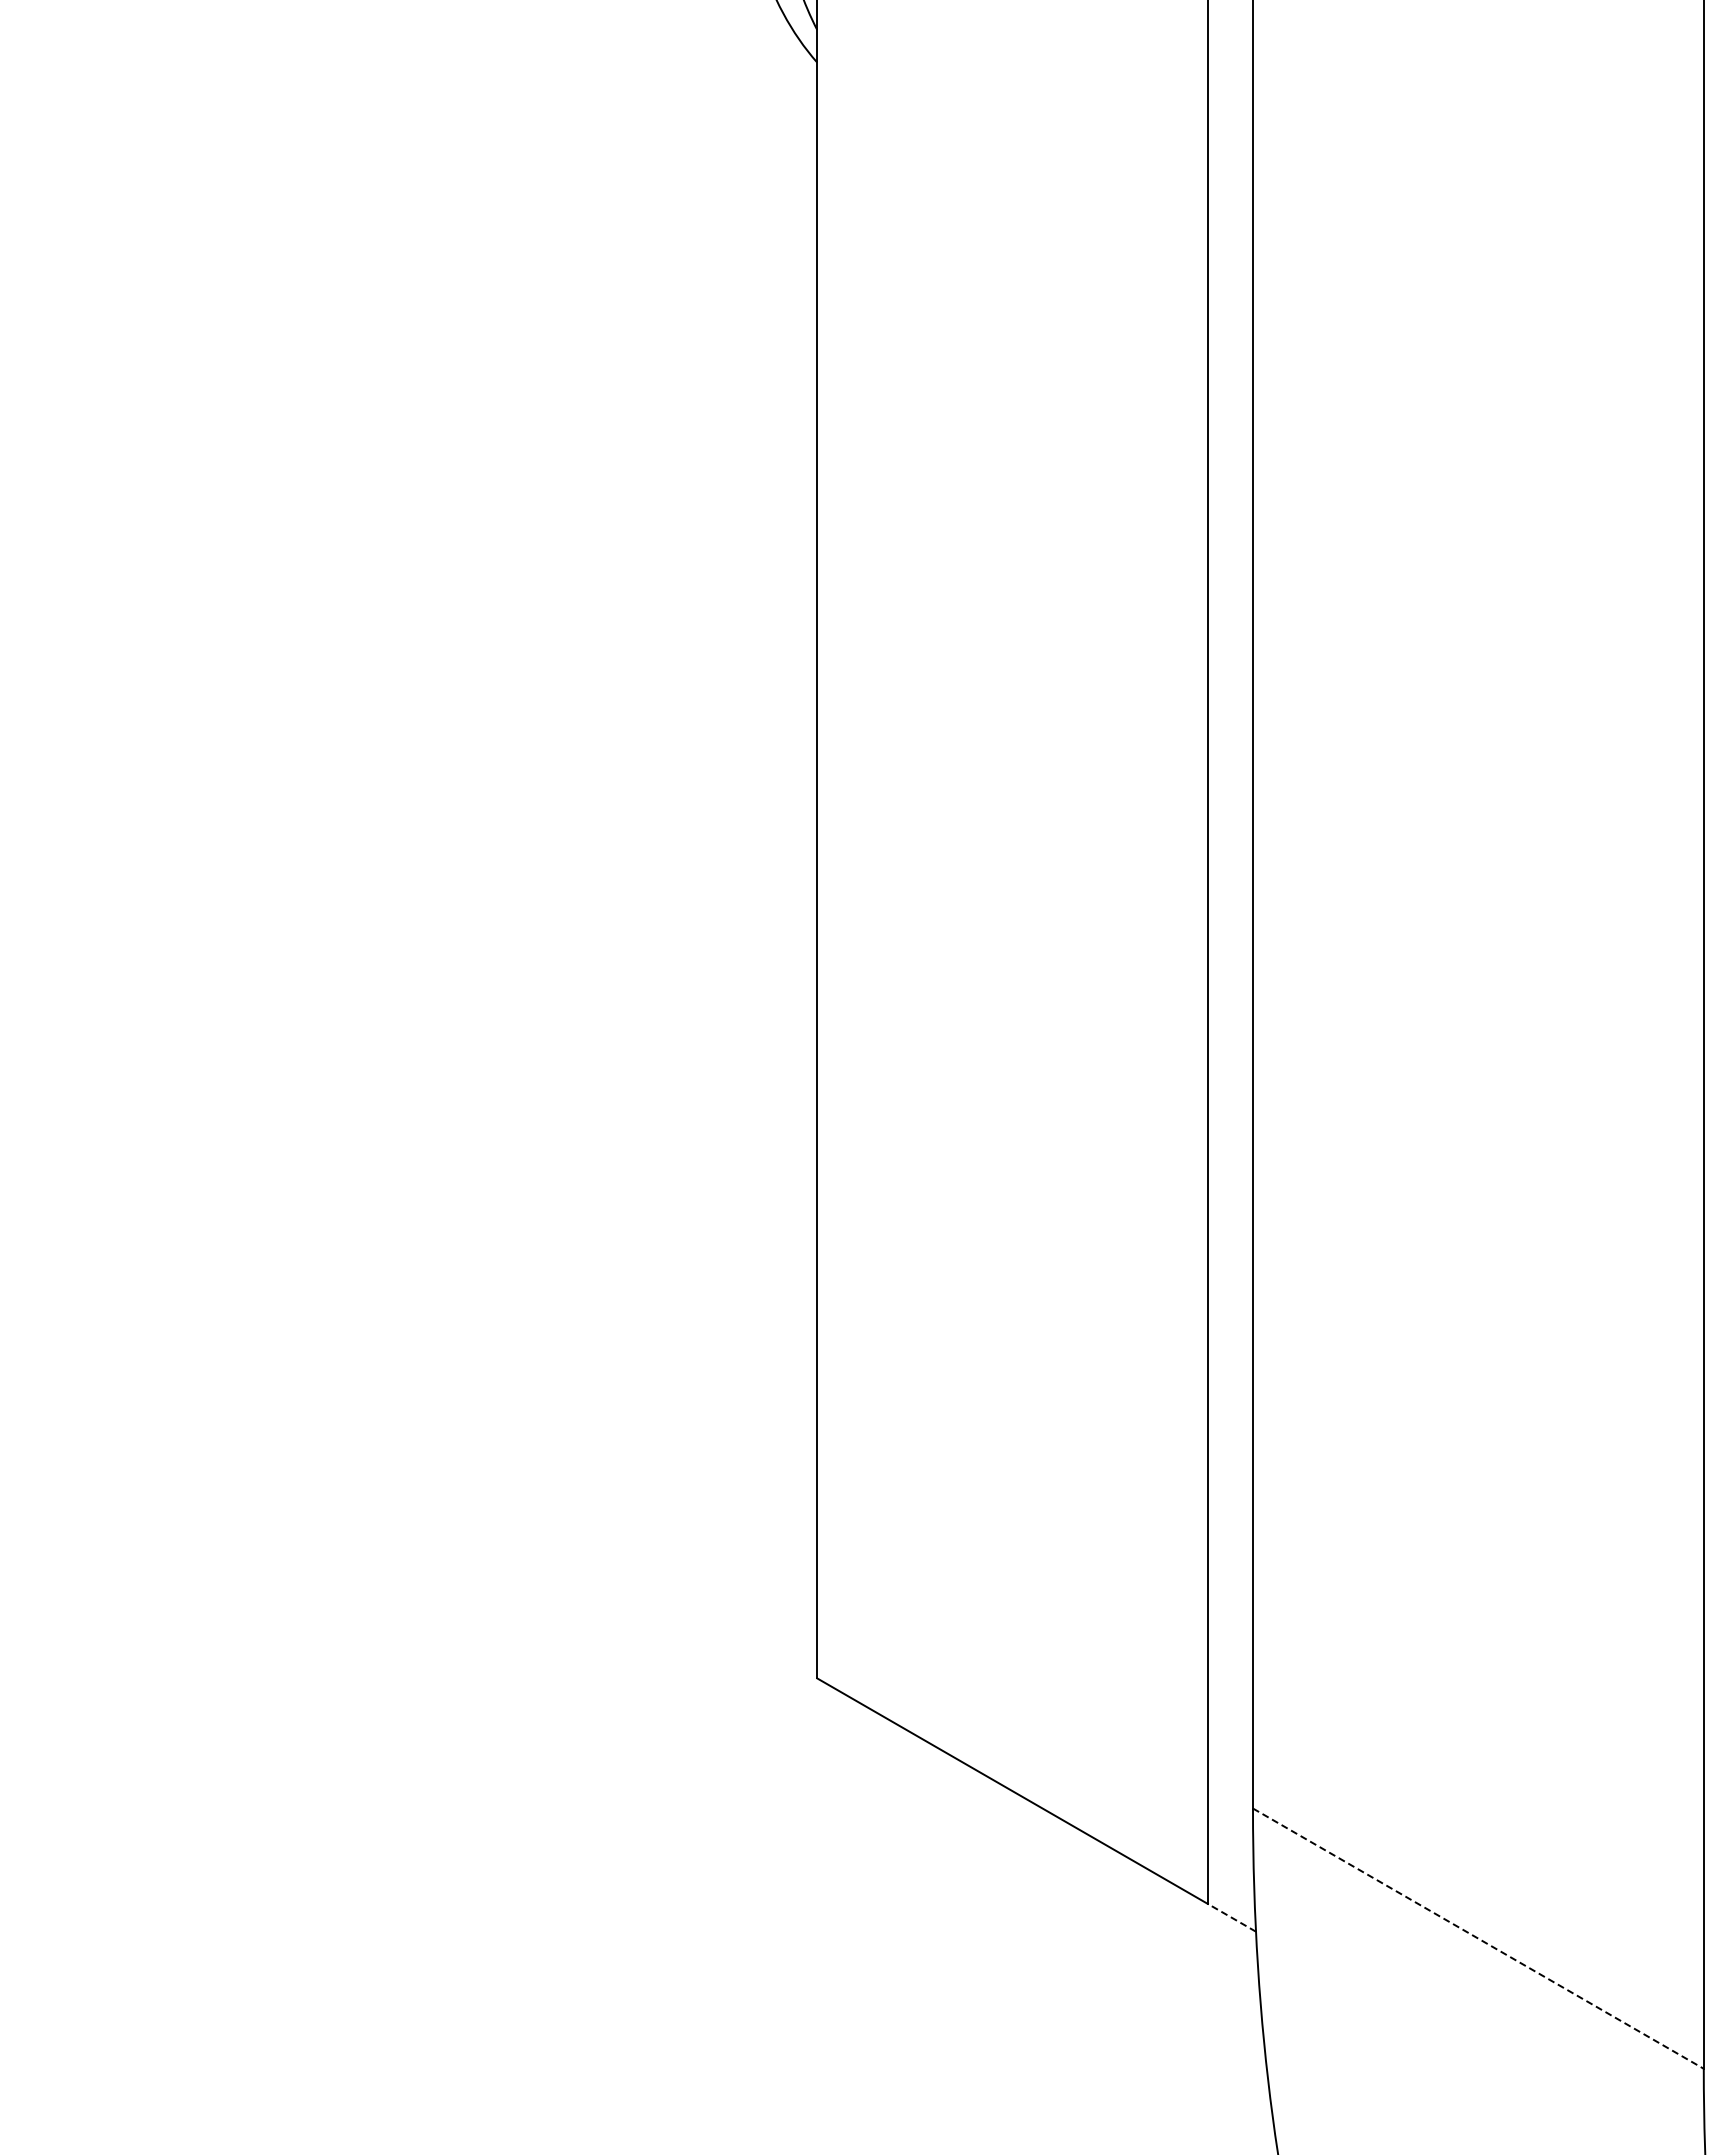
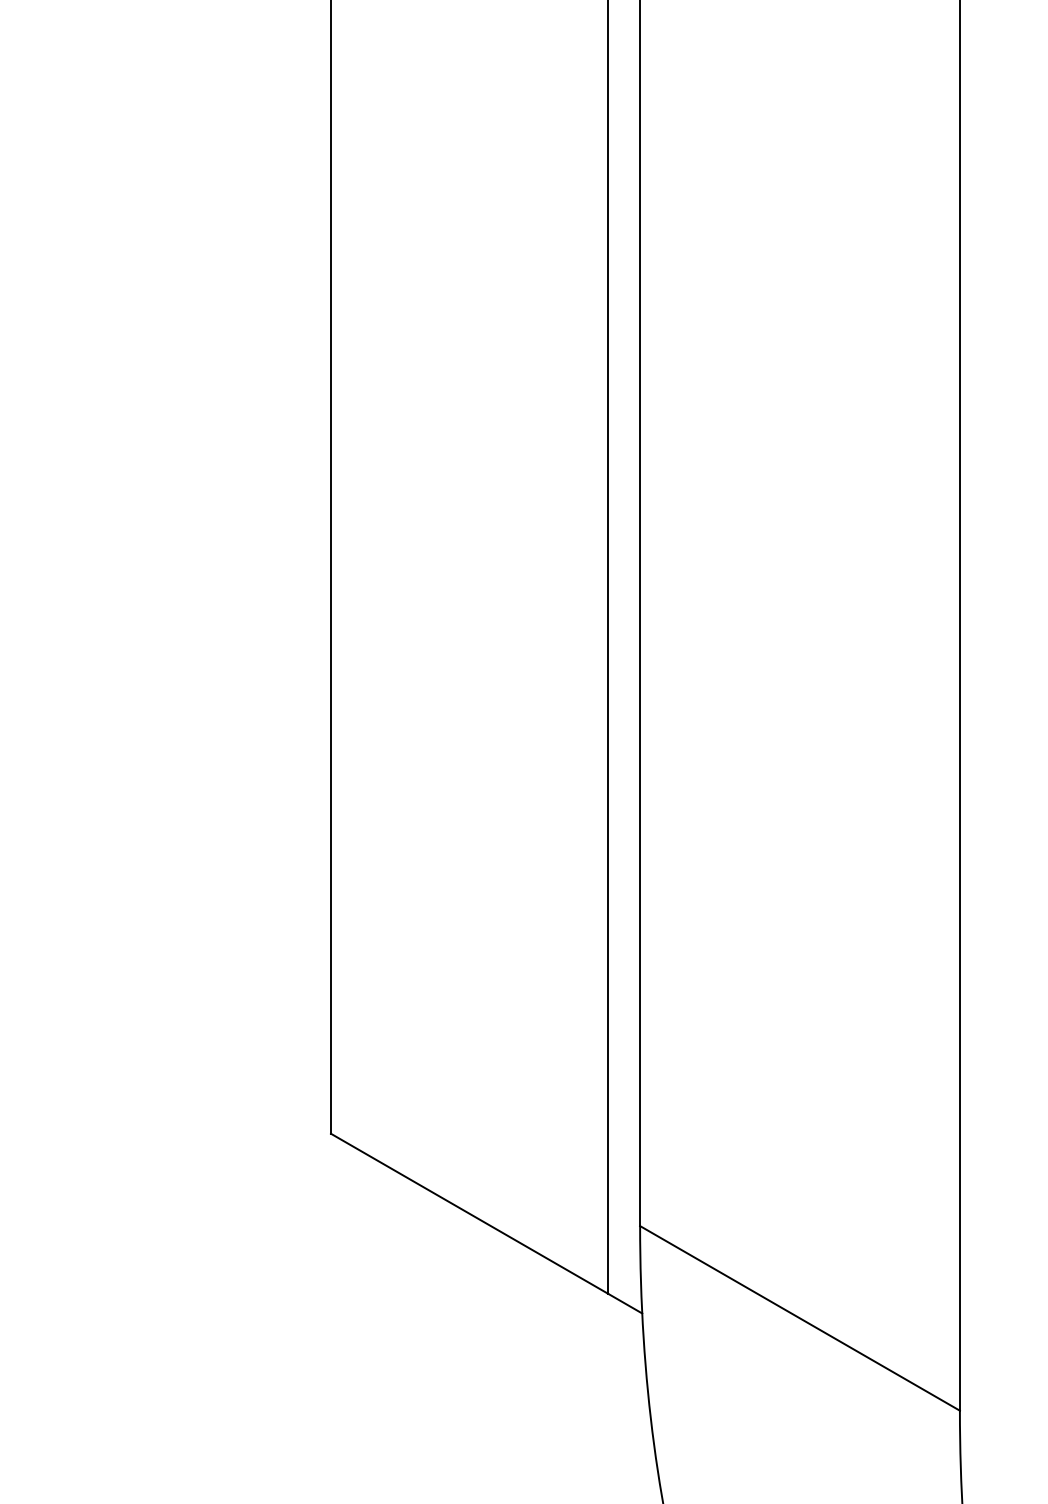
line: (1231, 1917) -> (624, 1303), dashed -> solid
line: (1478, 1938) -> (800, 1318), dashed -> solid

